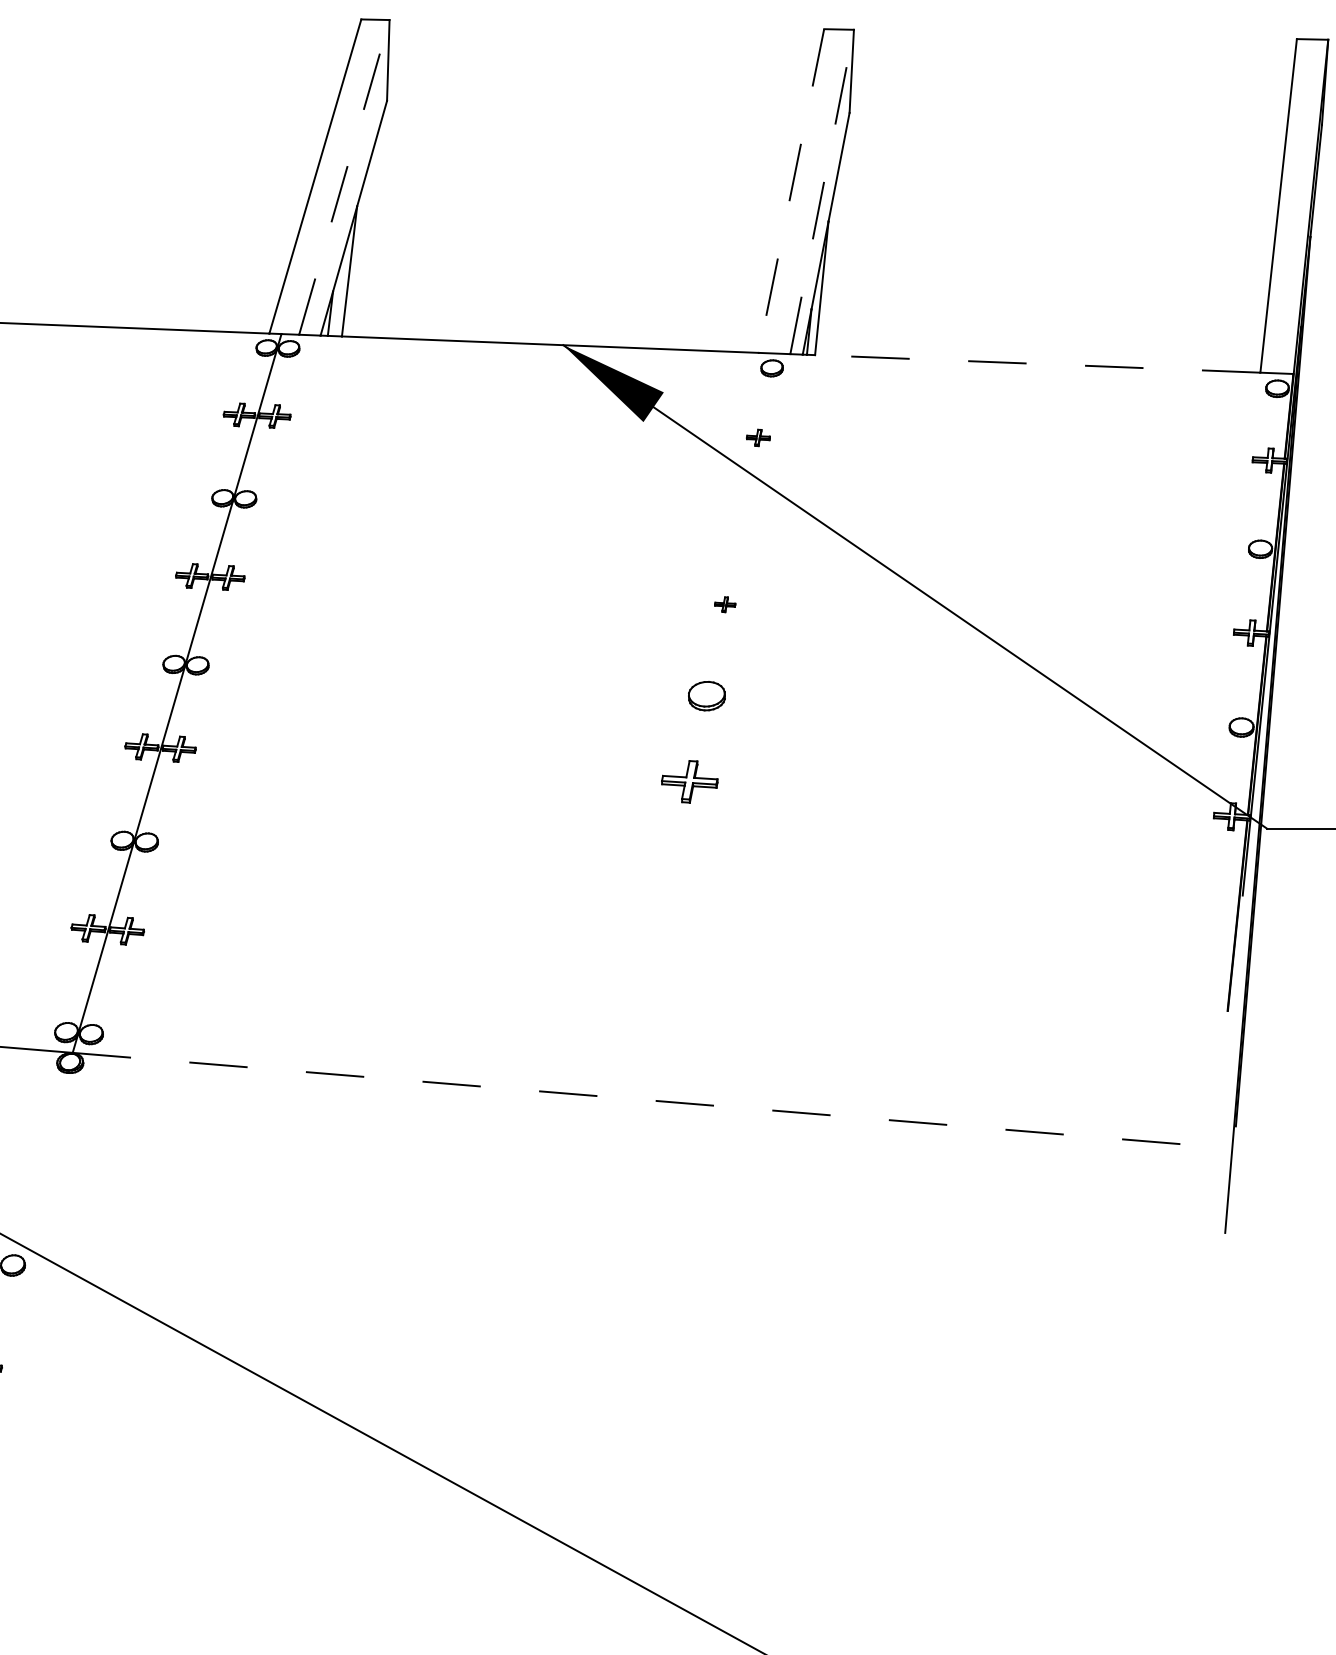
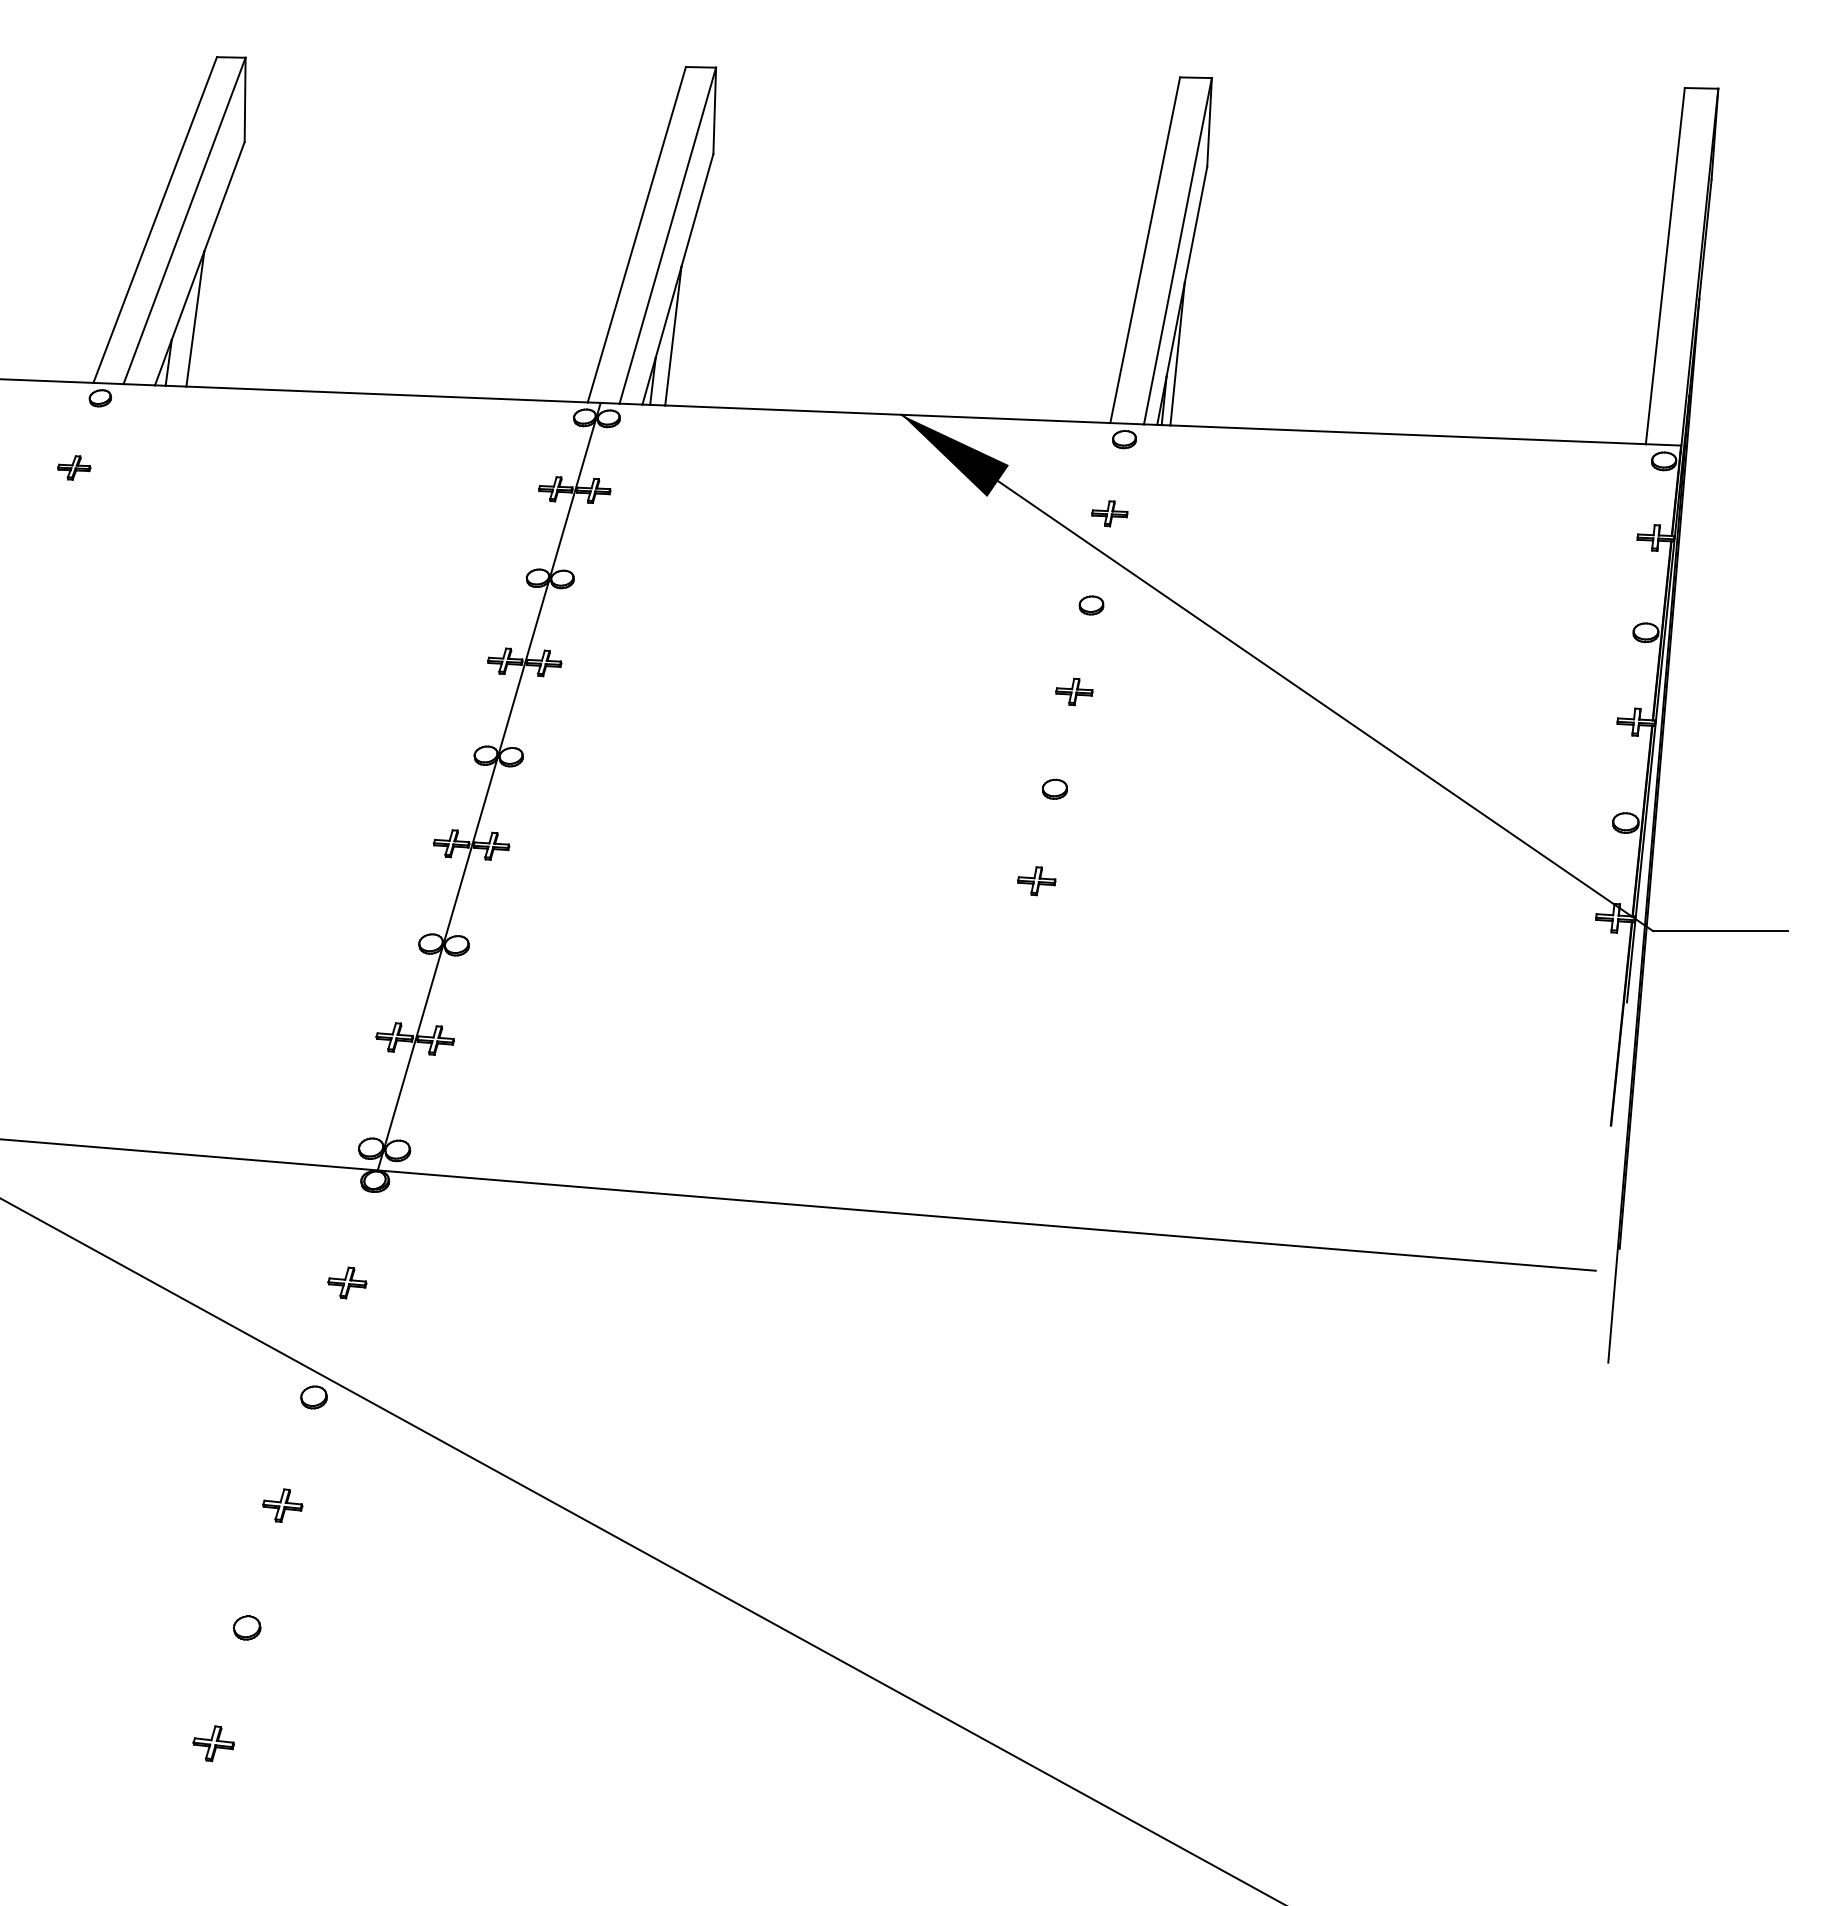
line: (344, 177) -> (667, 235), dashed -> solid
line: (791, 191) -> (1145, 250), dashed -> solid
line: (822, 191) -> (1178, 250), dashed -> solid
line: (1038, 363) -> (1408, 434), dashed -> solid
part: (758, 437) -> (1109, 513), size x1.43
part: (741, 523) -> (1091, 605), added
part: (725, 604) -> (1074, 691), size x1.67
part: (706, 695) -> (1054, 788), size x0.62
part: (689, 782) -> (1036, 881), size x0.62
line: (643, 1099) -> (987, 1220), dashed -> solid
part: (44, 1157) -> (347, 1282), added

